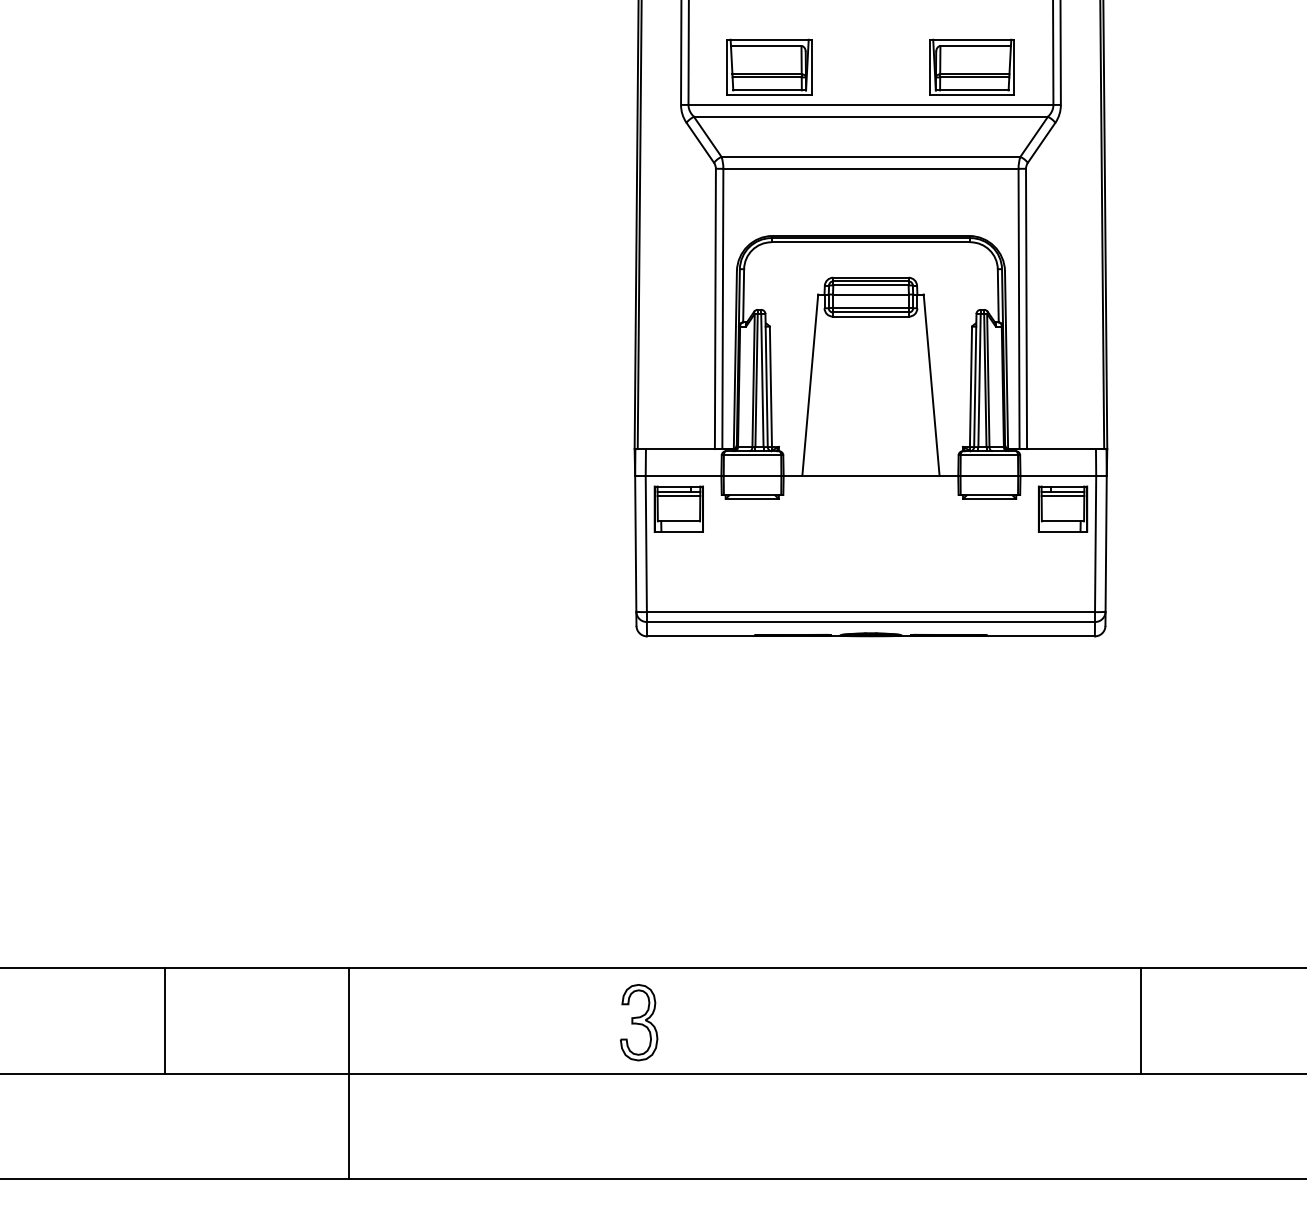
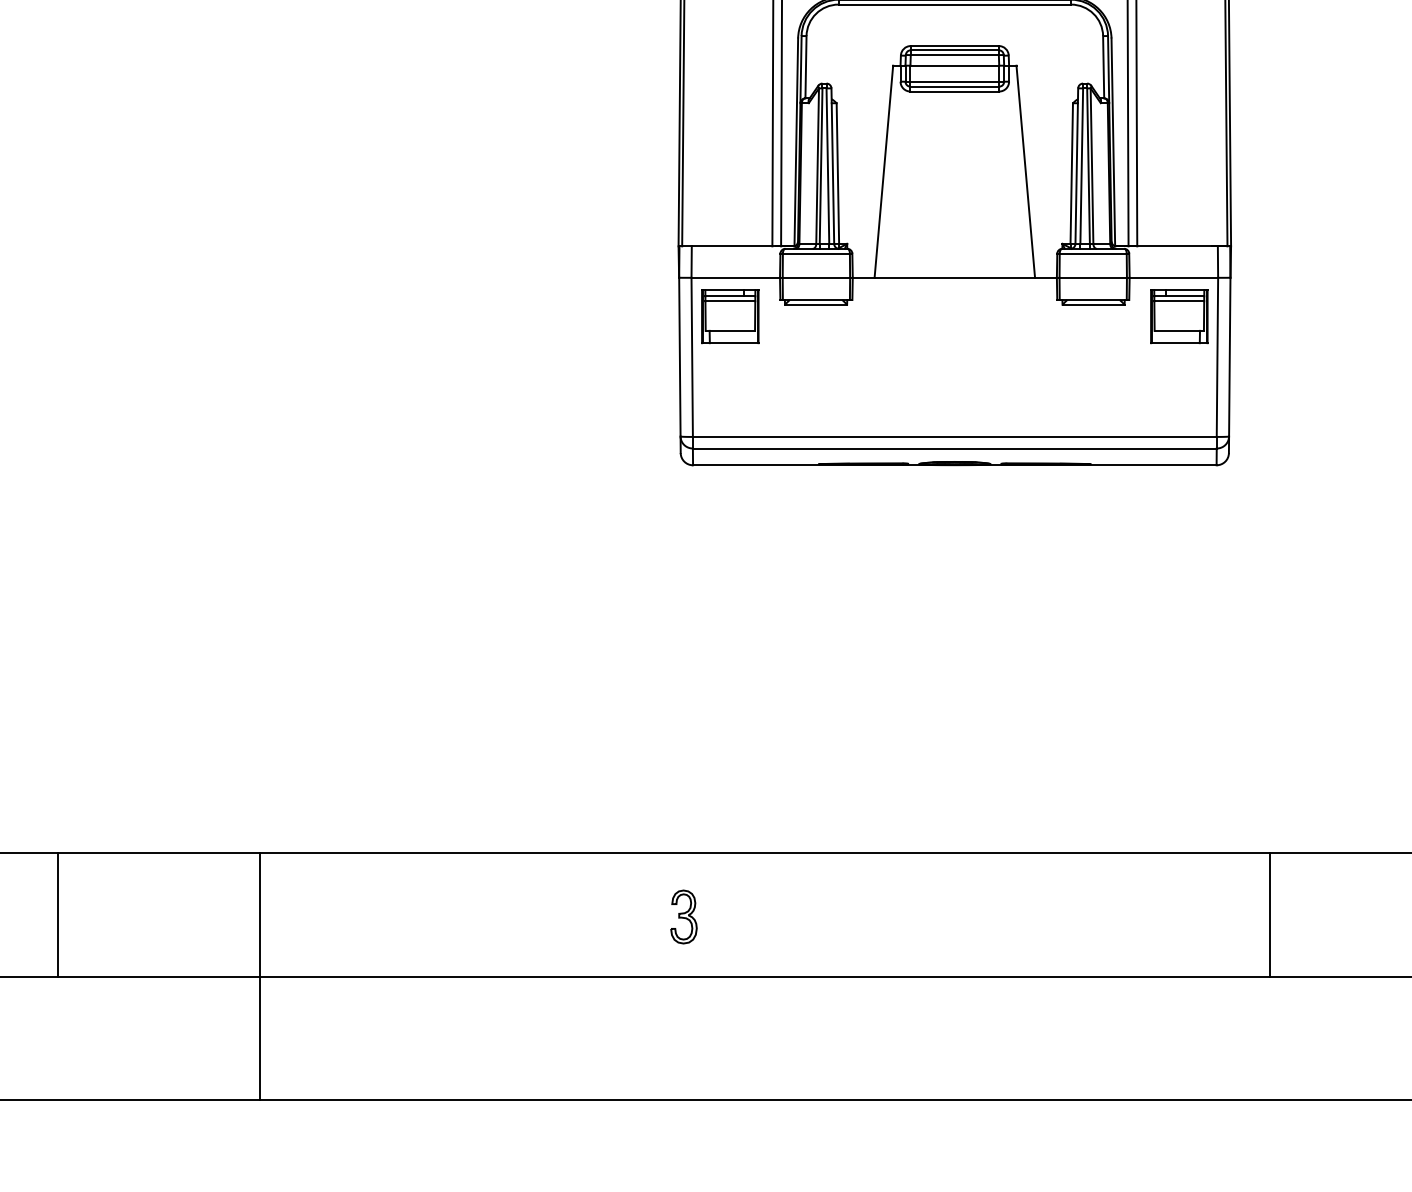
line: (164, 1020) -> (57, 914), moved
part: (639, 1022) -> (684, 916), size x0.6
line: (349, 1073) -> (259, 976), moved

